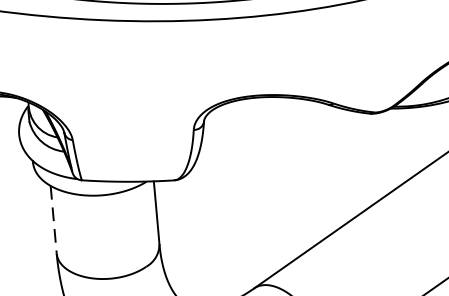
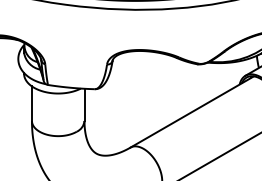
line: (52, 221) -> (31, 104), dashed -> solid

